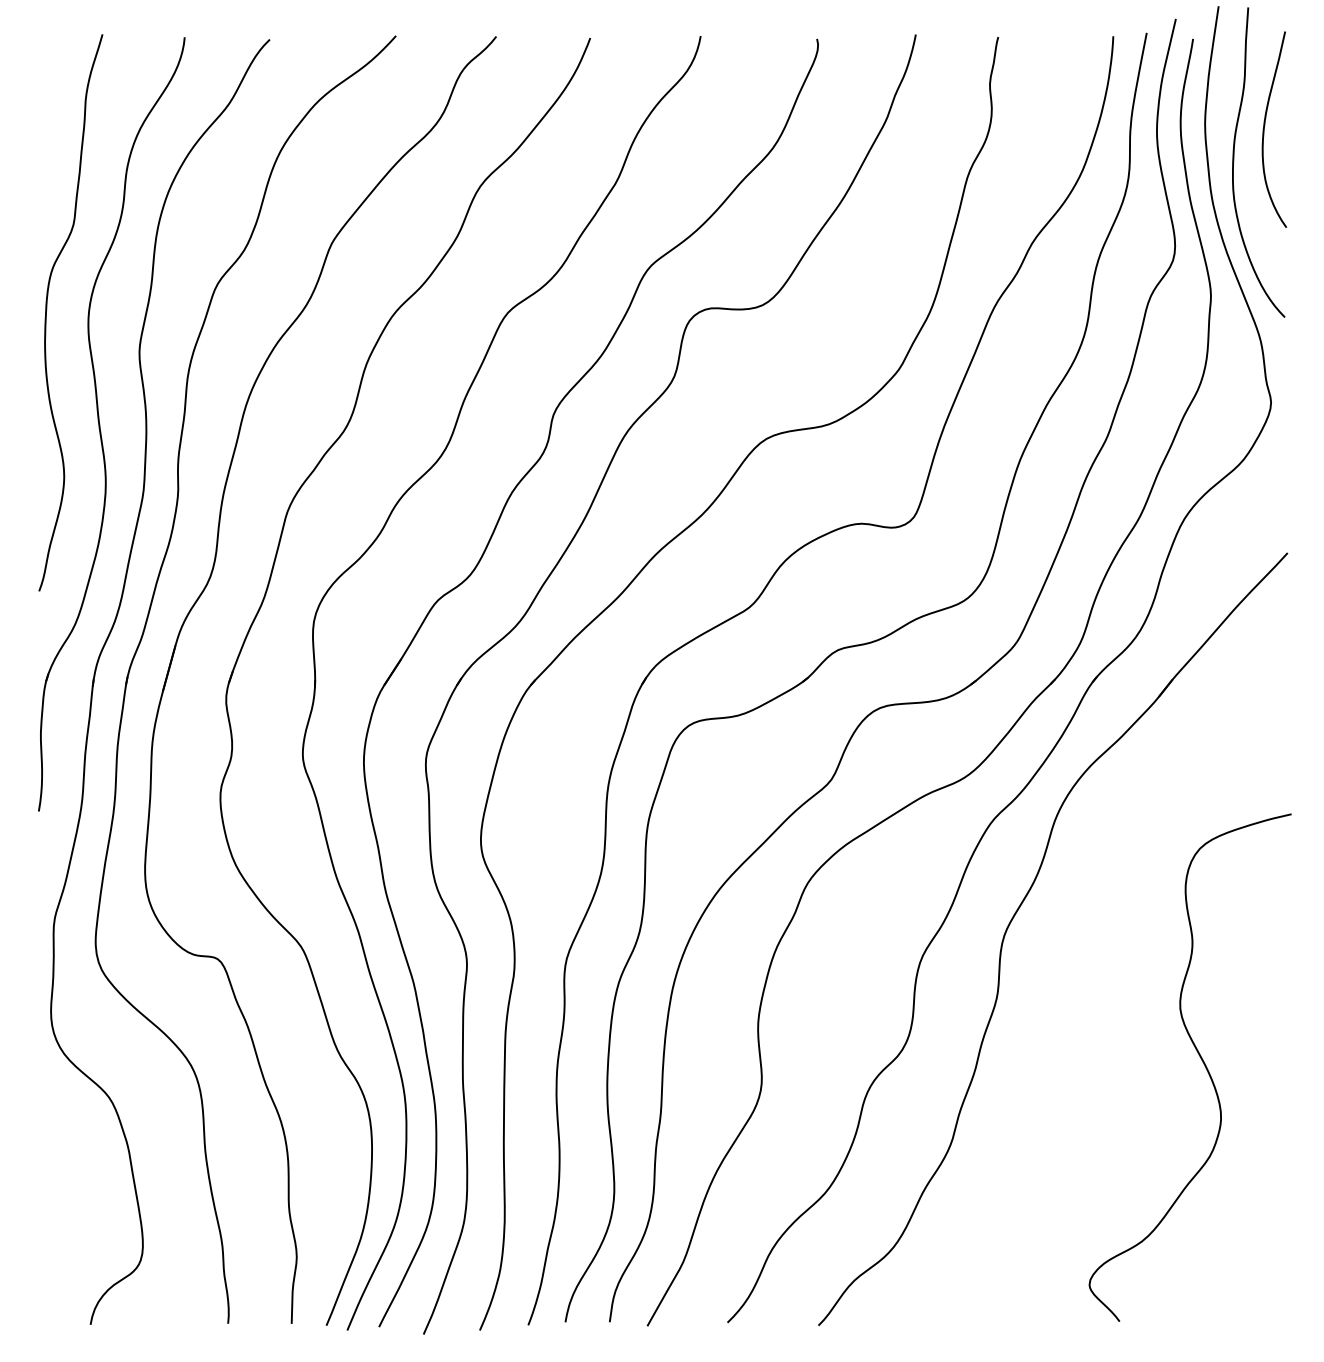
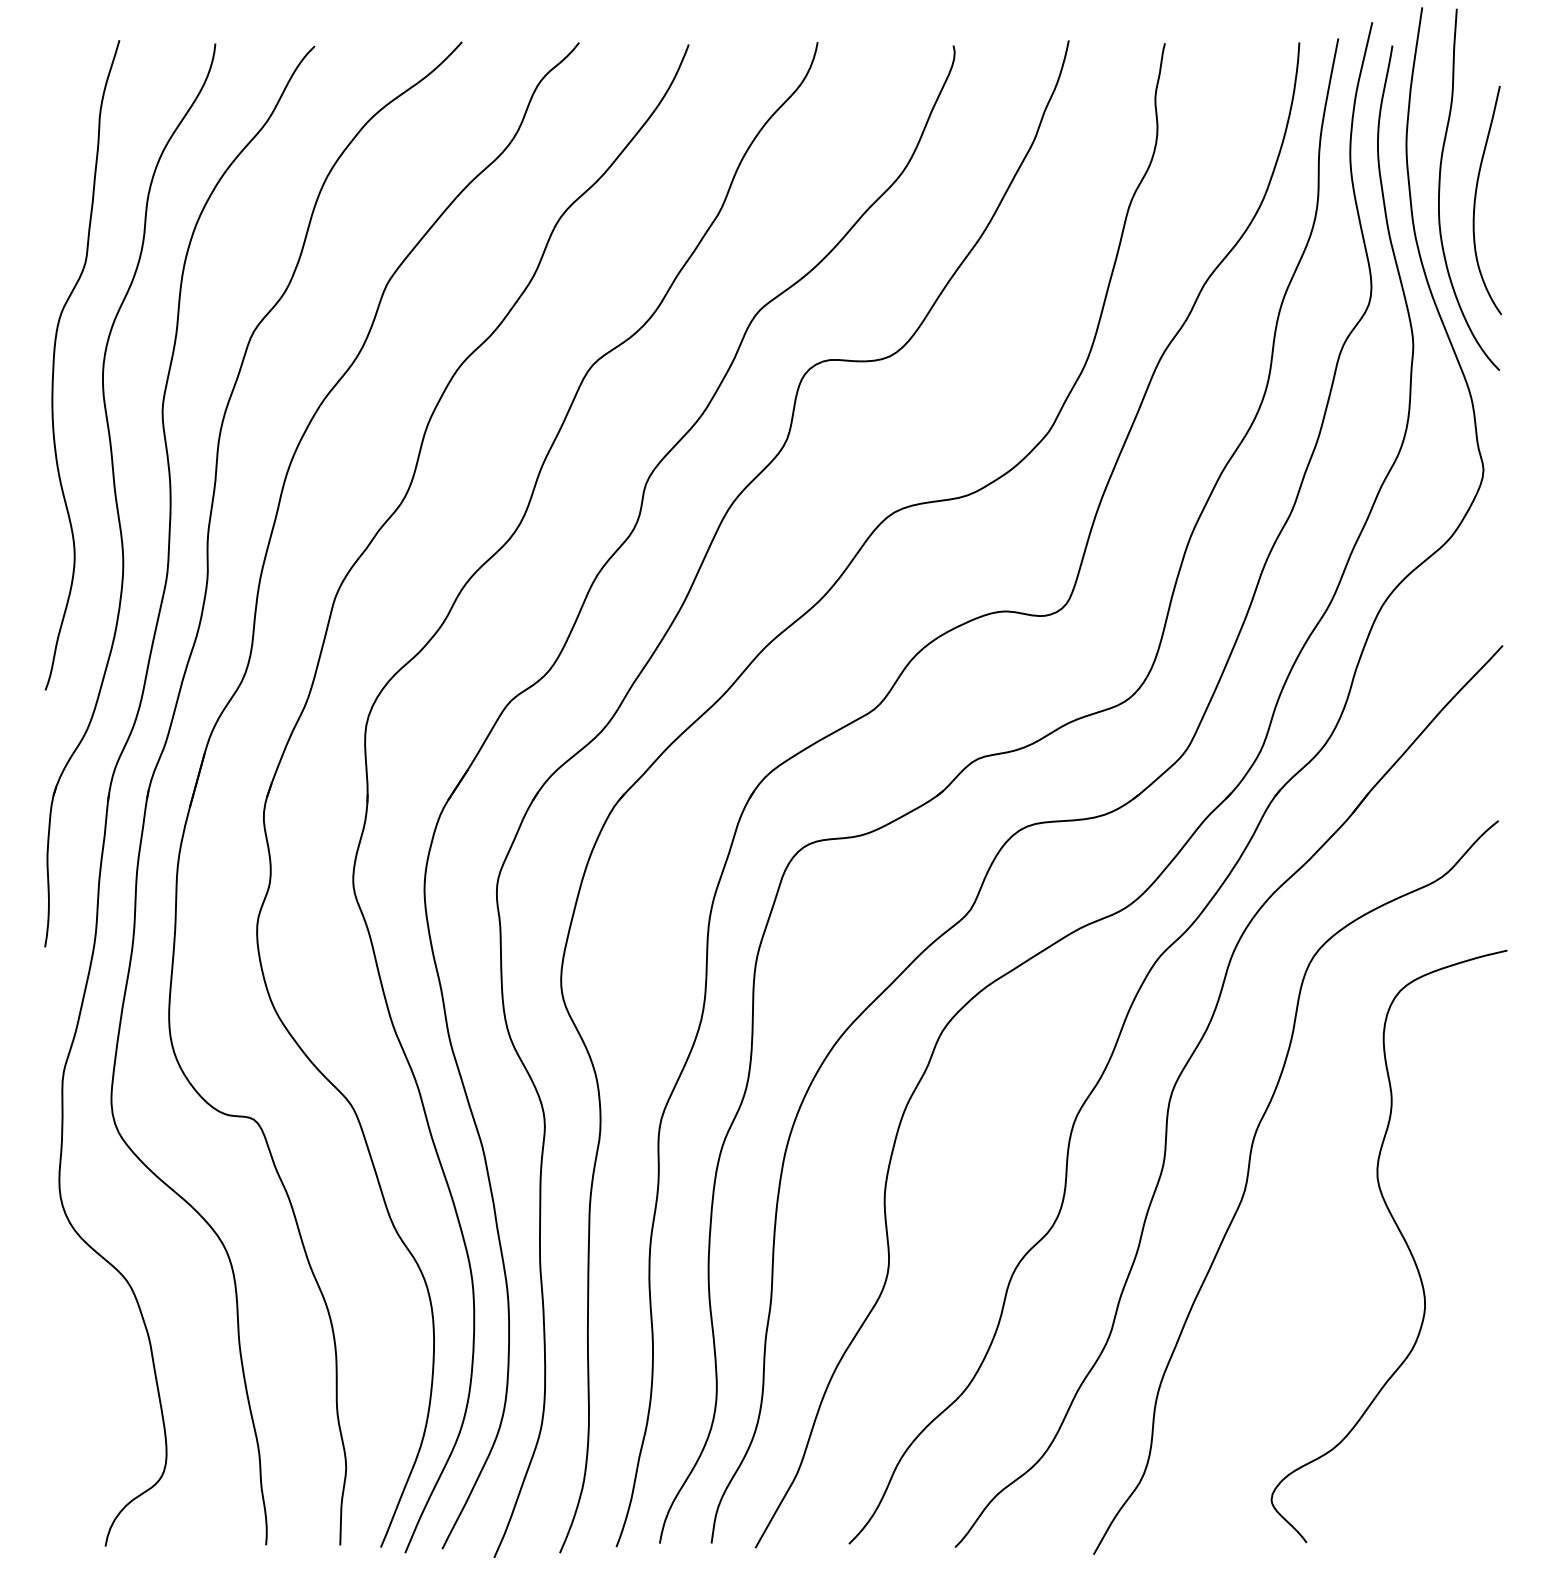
curve: (1265, 127) -> (1476, 197), moved
curve: (1069, 1010) -> (1248, 1179), added

